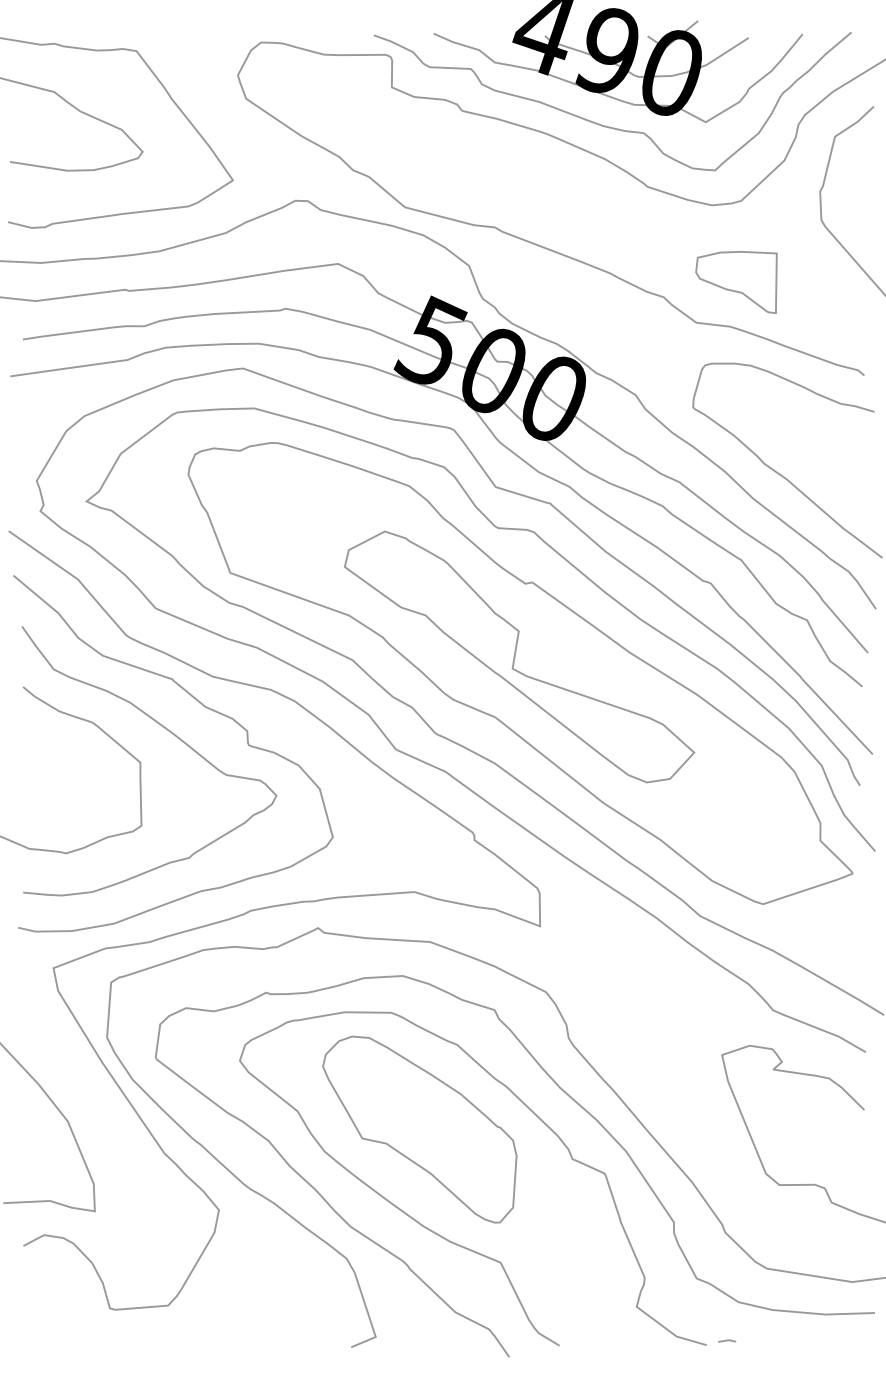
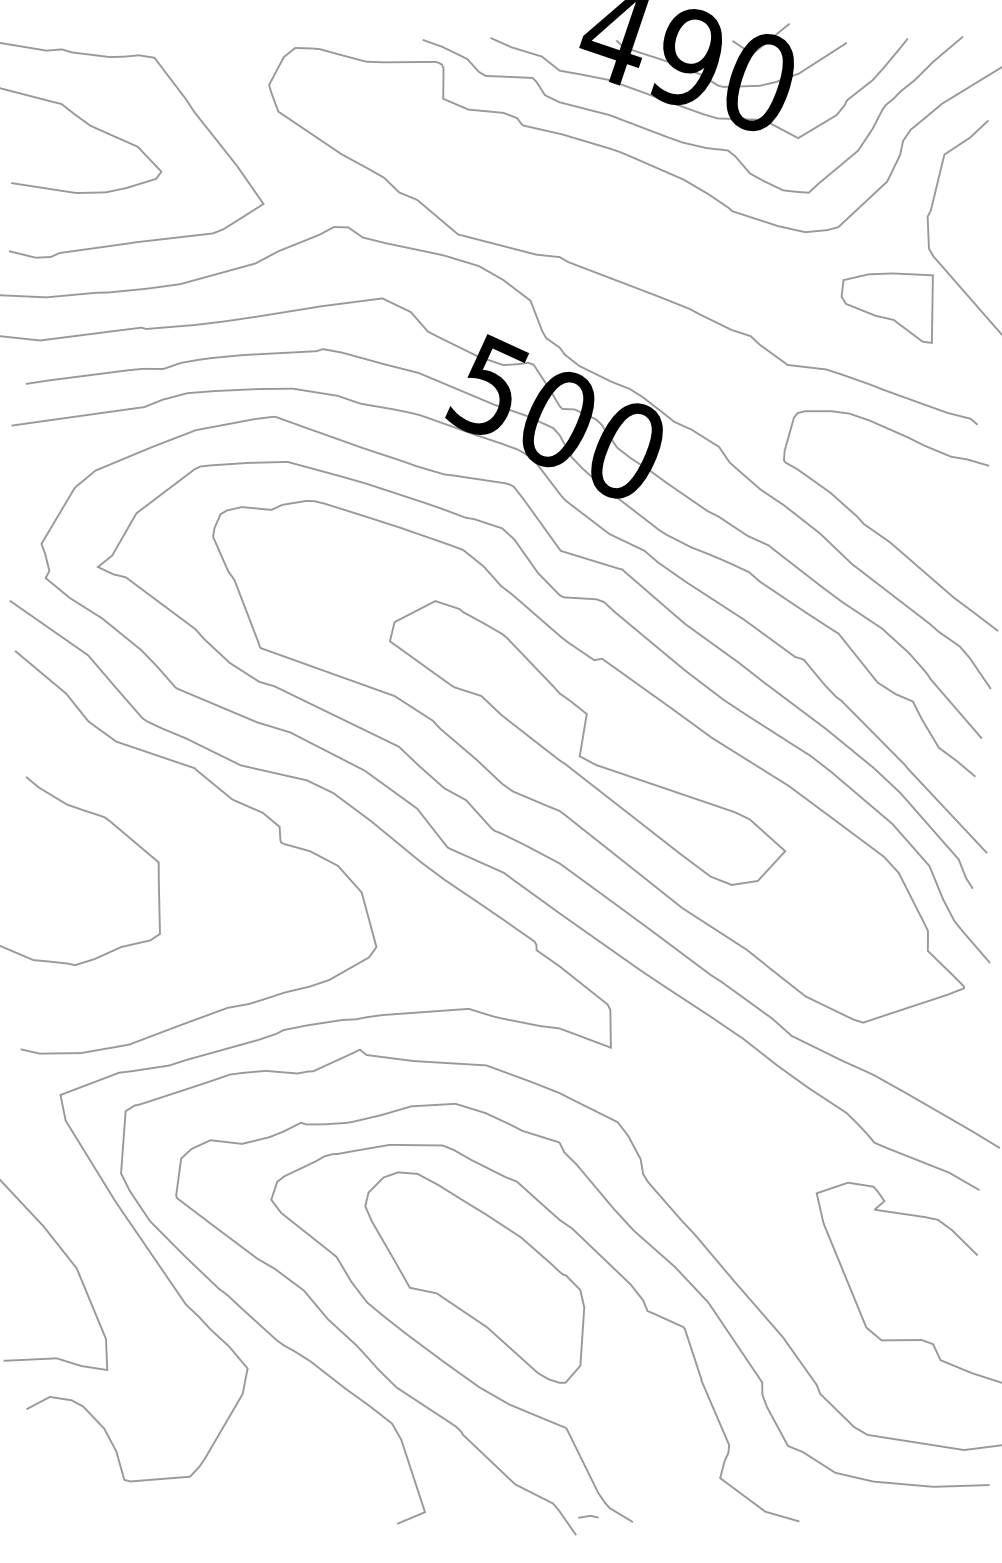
part: (736, 282) -> (887, 308), moved
curve: (172, 734) -> (195, 830), removed
line: (726, 1340) -> (587, 1516), moved

